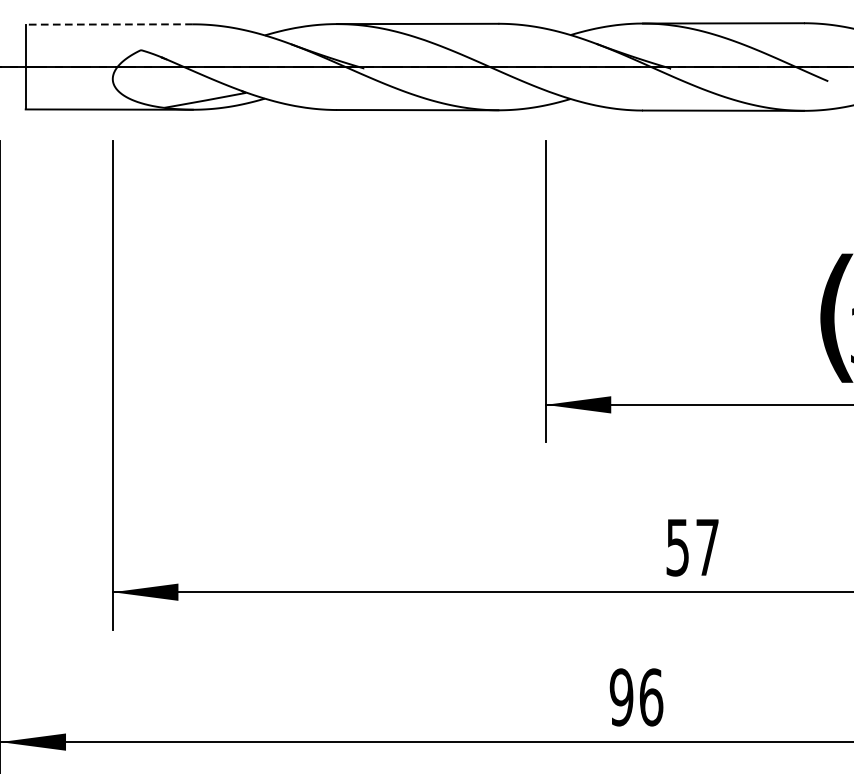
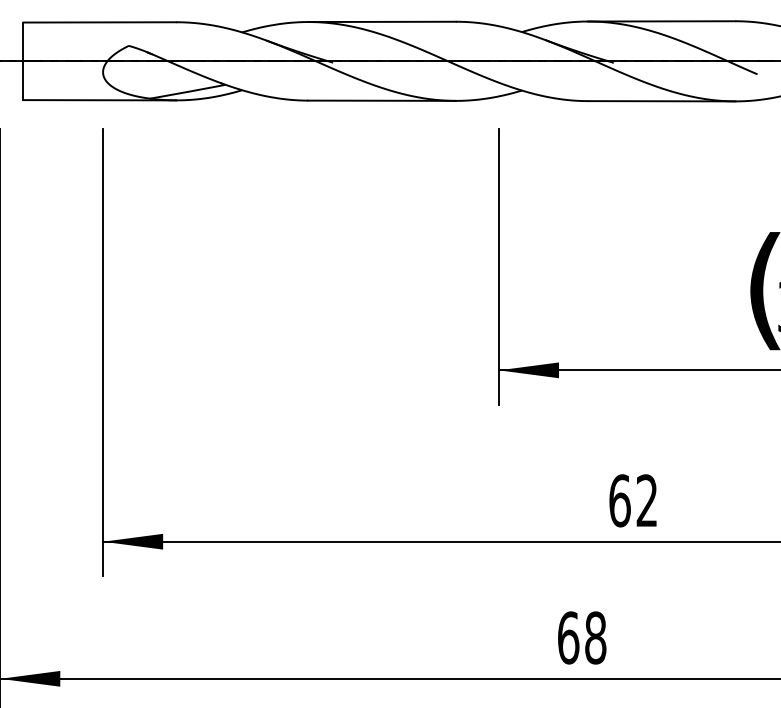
line: (108, 24) -> (99, 22), dashed -> solid
text: (692, 547) -> (633, 500), 57 -> 62
text: (635, 696) -> (581, 637), 96 -> 68

